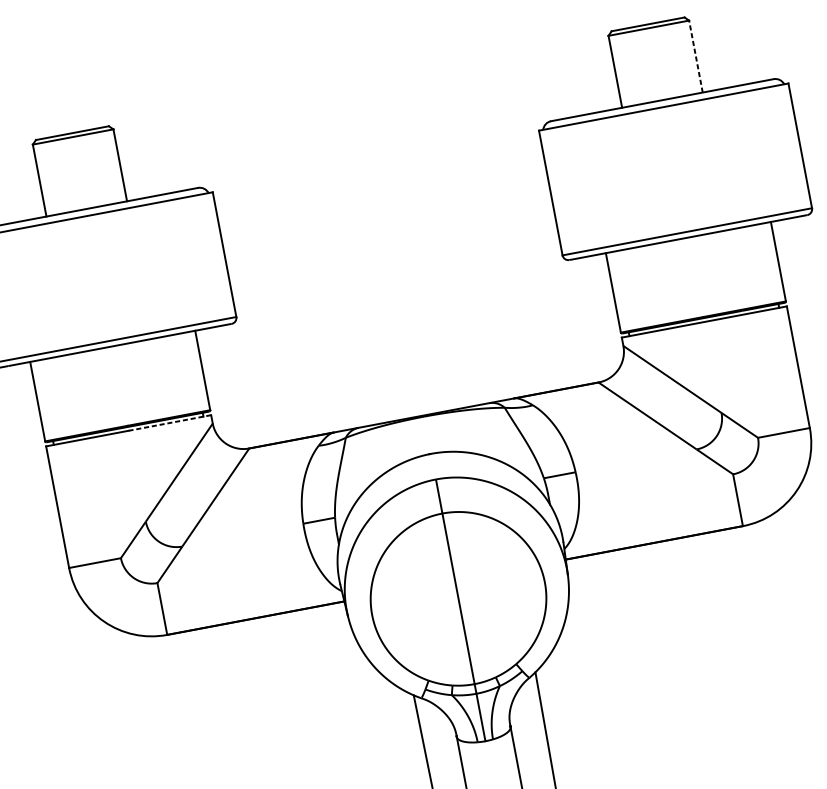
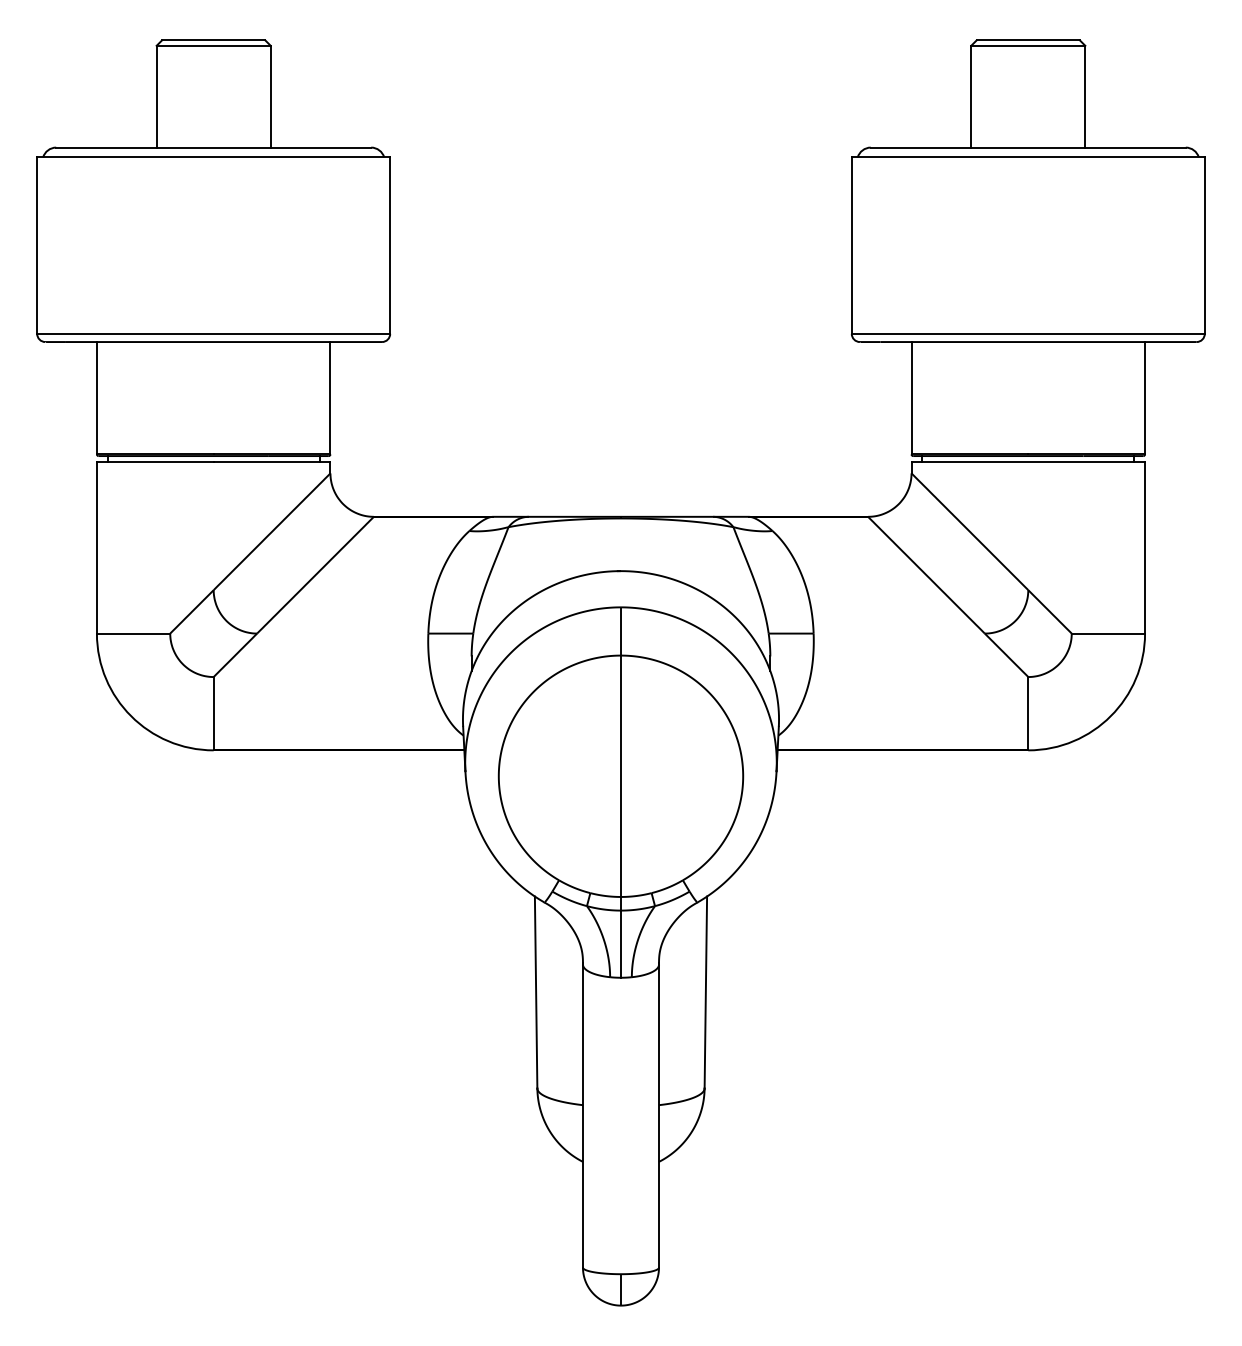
line: (696, 56) -> (1085, 96), dashed -> solid
line: (169, 423) -> (271, 461), dashed -> solid

